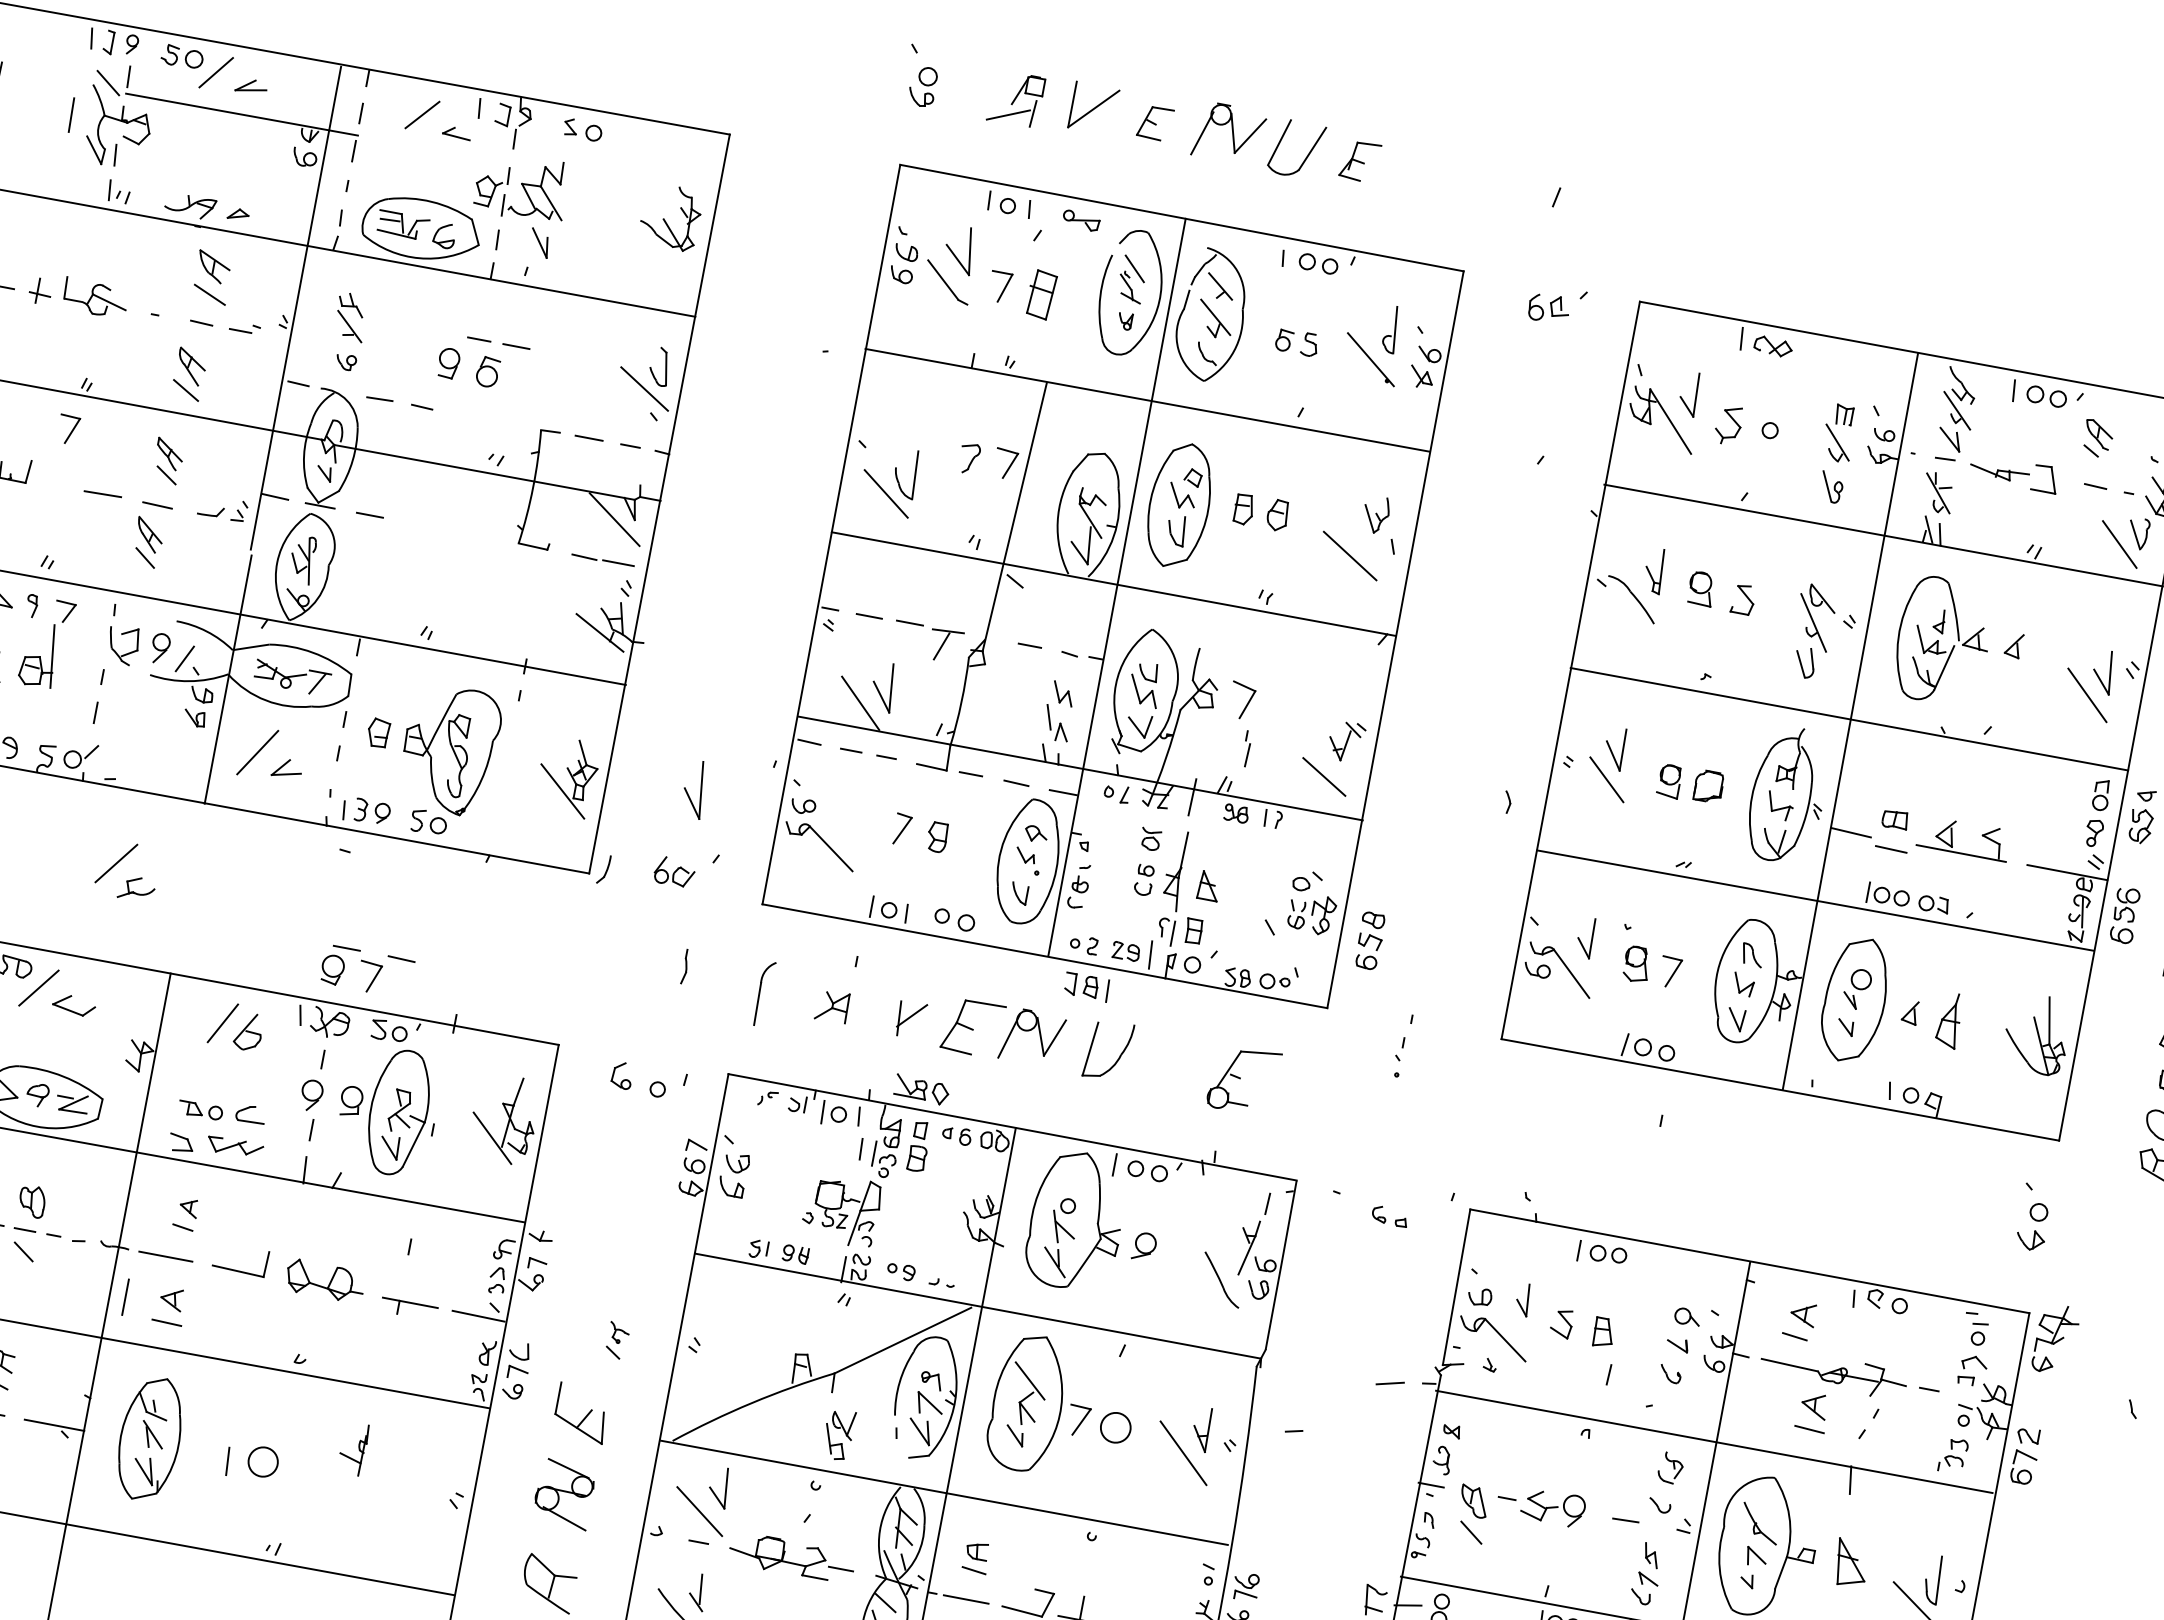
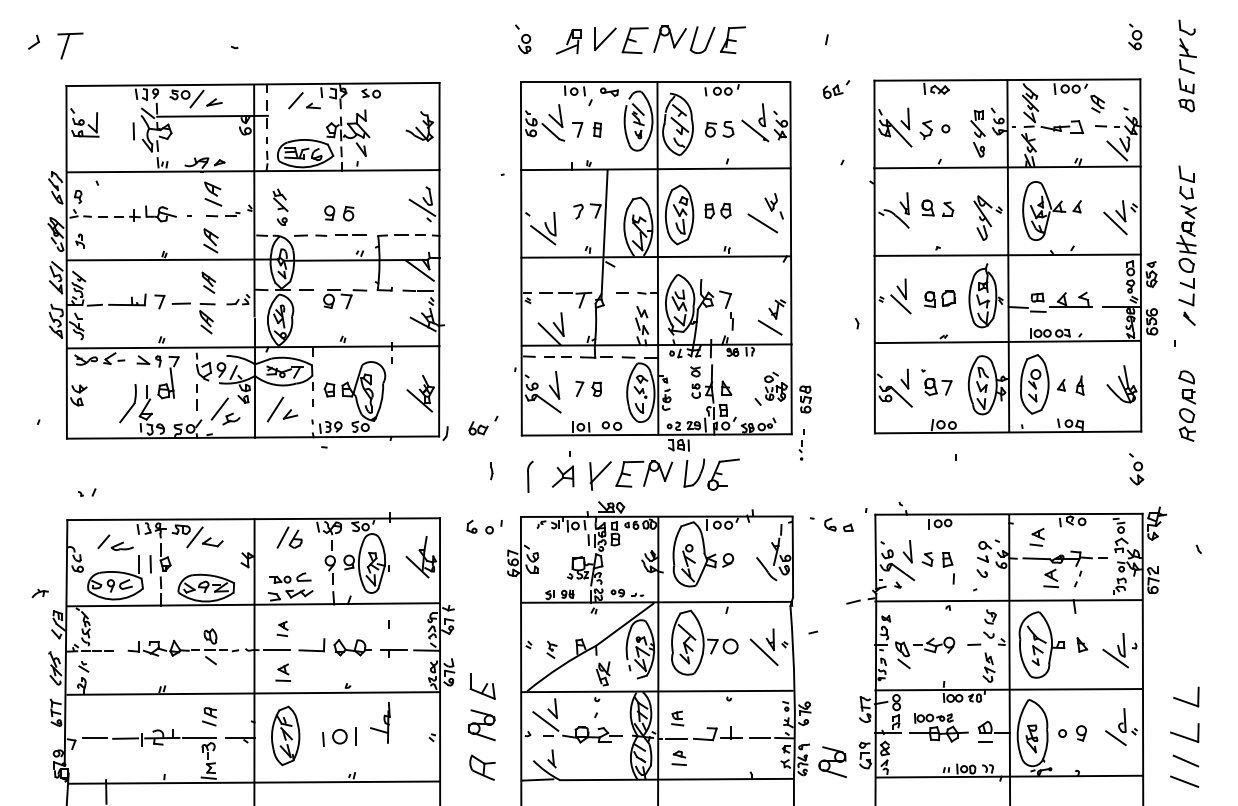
part: (1154, 122) -> (634, 40), size x1.67
part: (1358, 161) -> (732, 40), size x1.43
part: (1041, 294) -> (597, 129), size x0.62
line: (502, 341) -> (352, 234), moved
part: (1296, 342) -> (719, 129), size x1.43
part: (67, 428) -> (159, 301), moved
part: (694, 789) -> (554, 385), moved
part: (127, 870) -> (225, 411), moved
part: (367, 972) -> (345, 299), moved
part: (831, 1005) -> (562, 476), size x1.43
part: (911, 1018) -> (600, 475), size x1.67
part: (1948, 1019) -> (1079, 385), size x0.71
part: (1402, 1044) -> (801, 444), moved
part: (1243, 1079) -> (723, 474), moved
part: (1389, 1215) -> (838, 524), size x1.67
line: (124, 1296) -> (355, 736), moved
part: (1523, 1299) -> (907, 551), size x1.43
part: (616, 1339) -> (551, 649), moved
part: (353, 1448) -> (380, 722), size x1.67
part: (1852, 1562) -> (1082, 644), size x0.62

